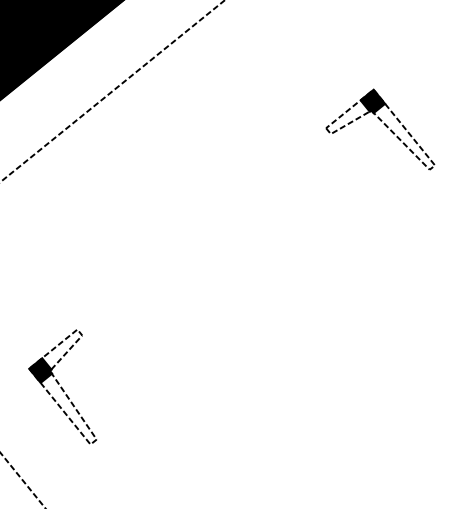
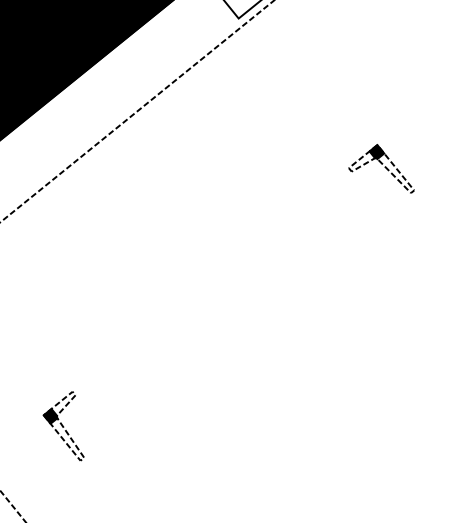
part: (380, 129) -> (381, 168), size x0.6
part: (62, 386) -> (63, 425), size x0.6

